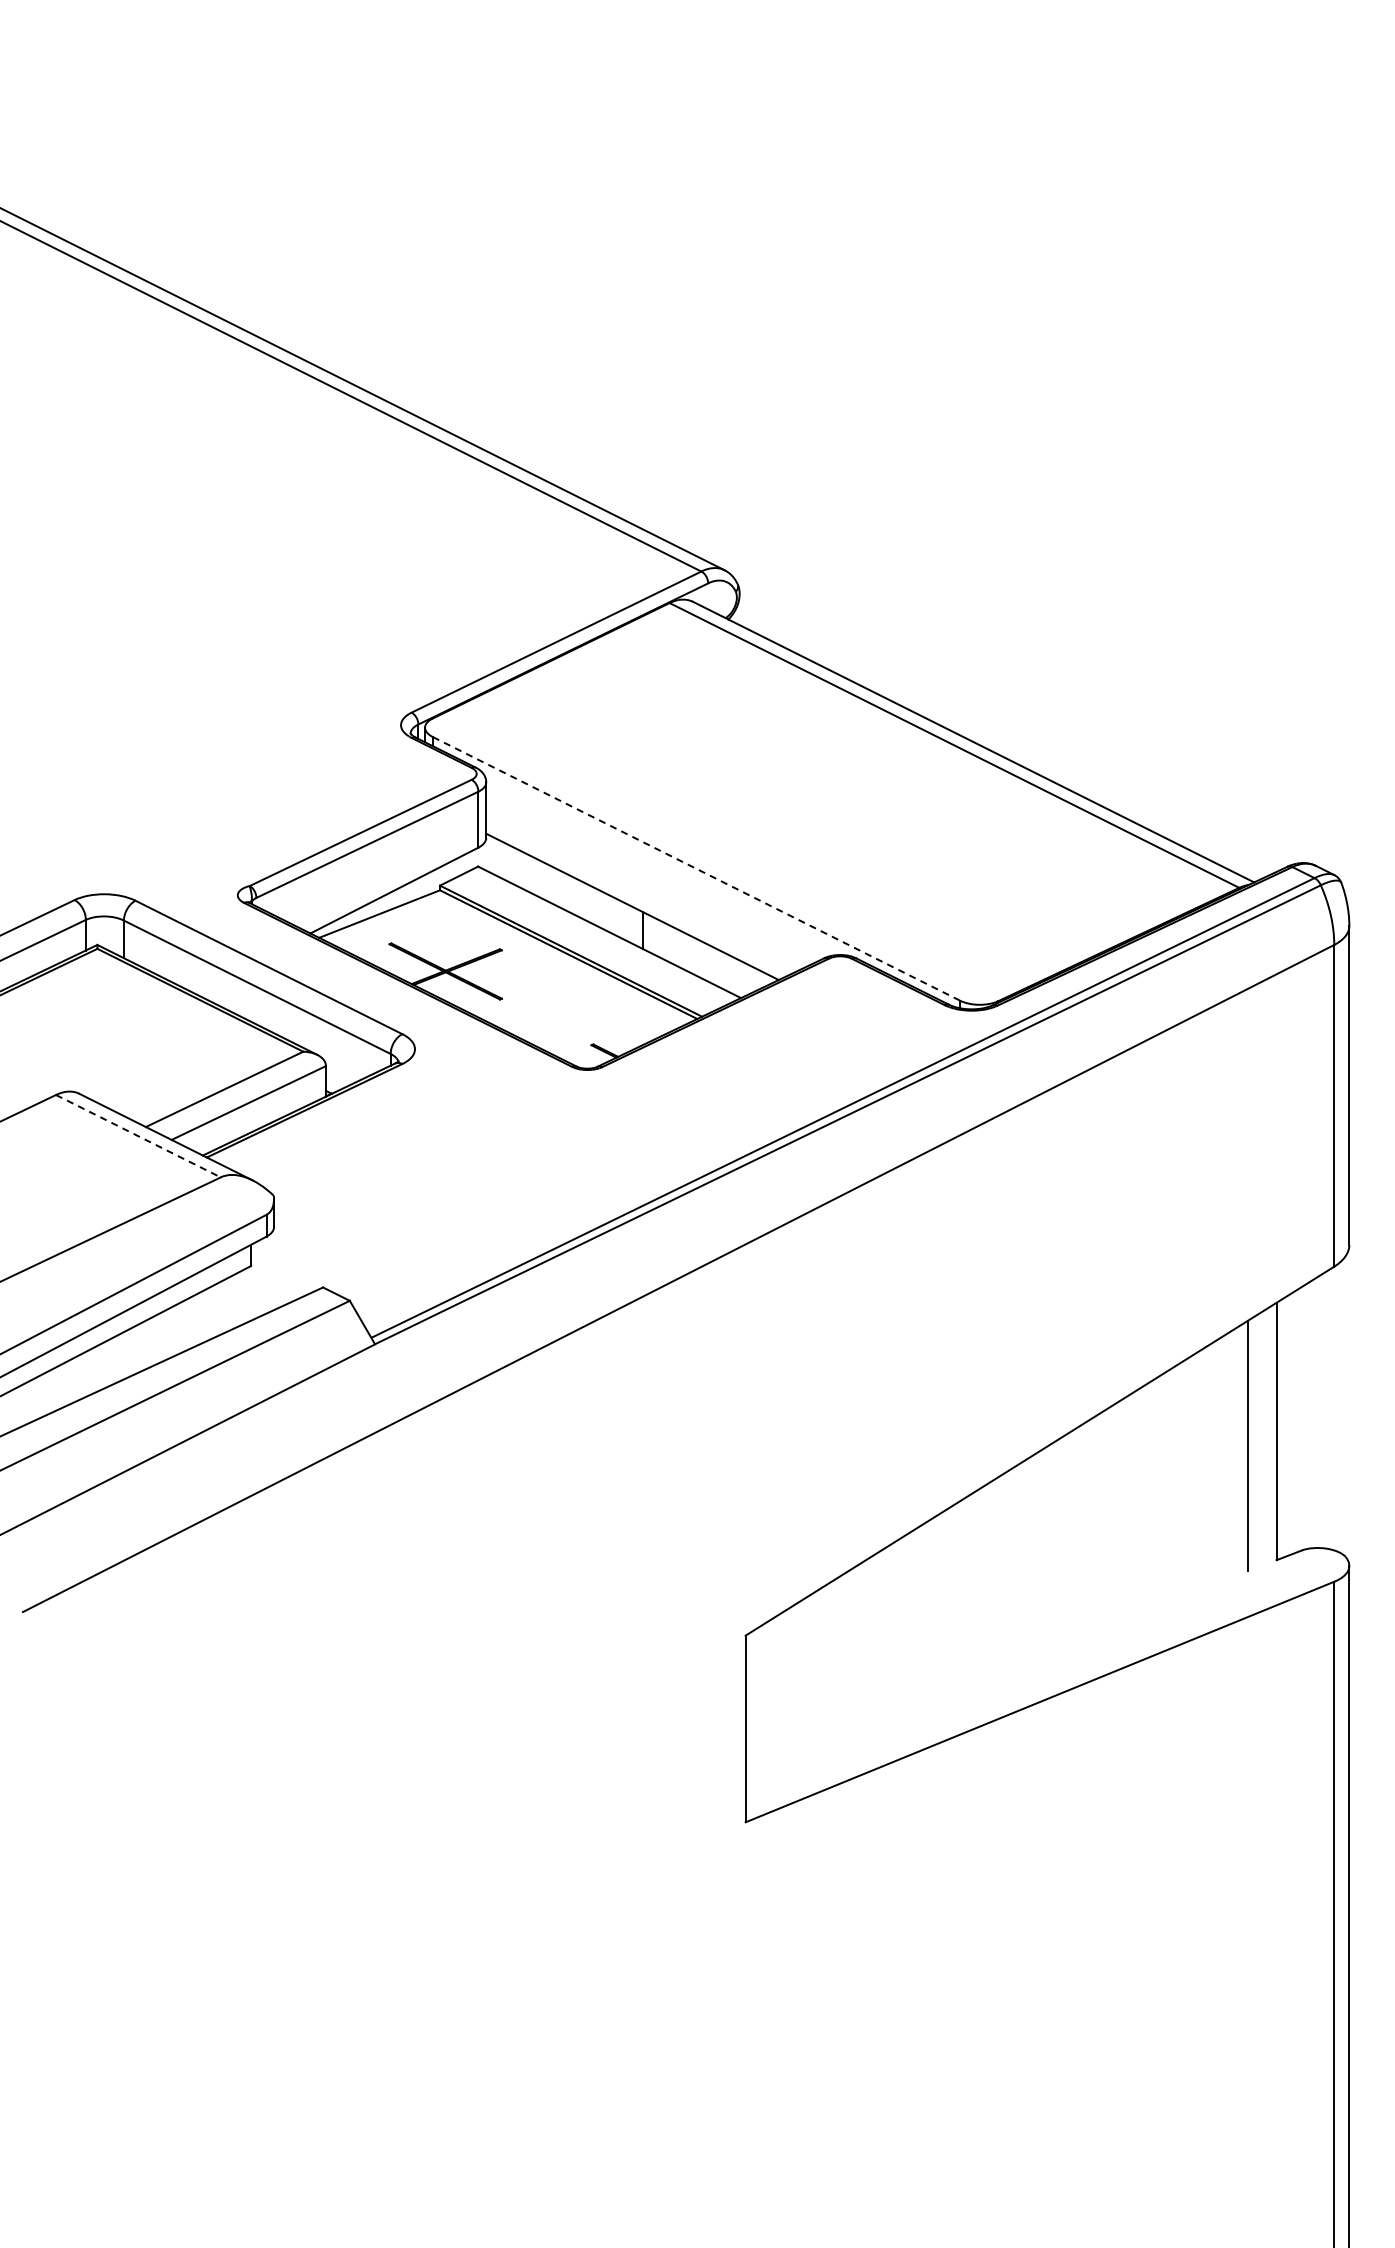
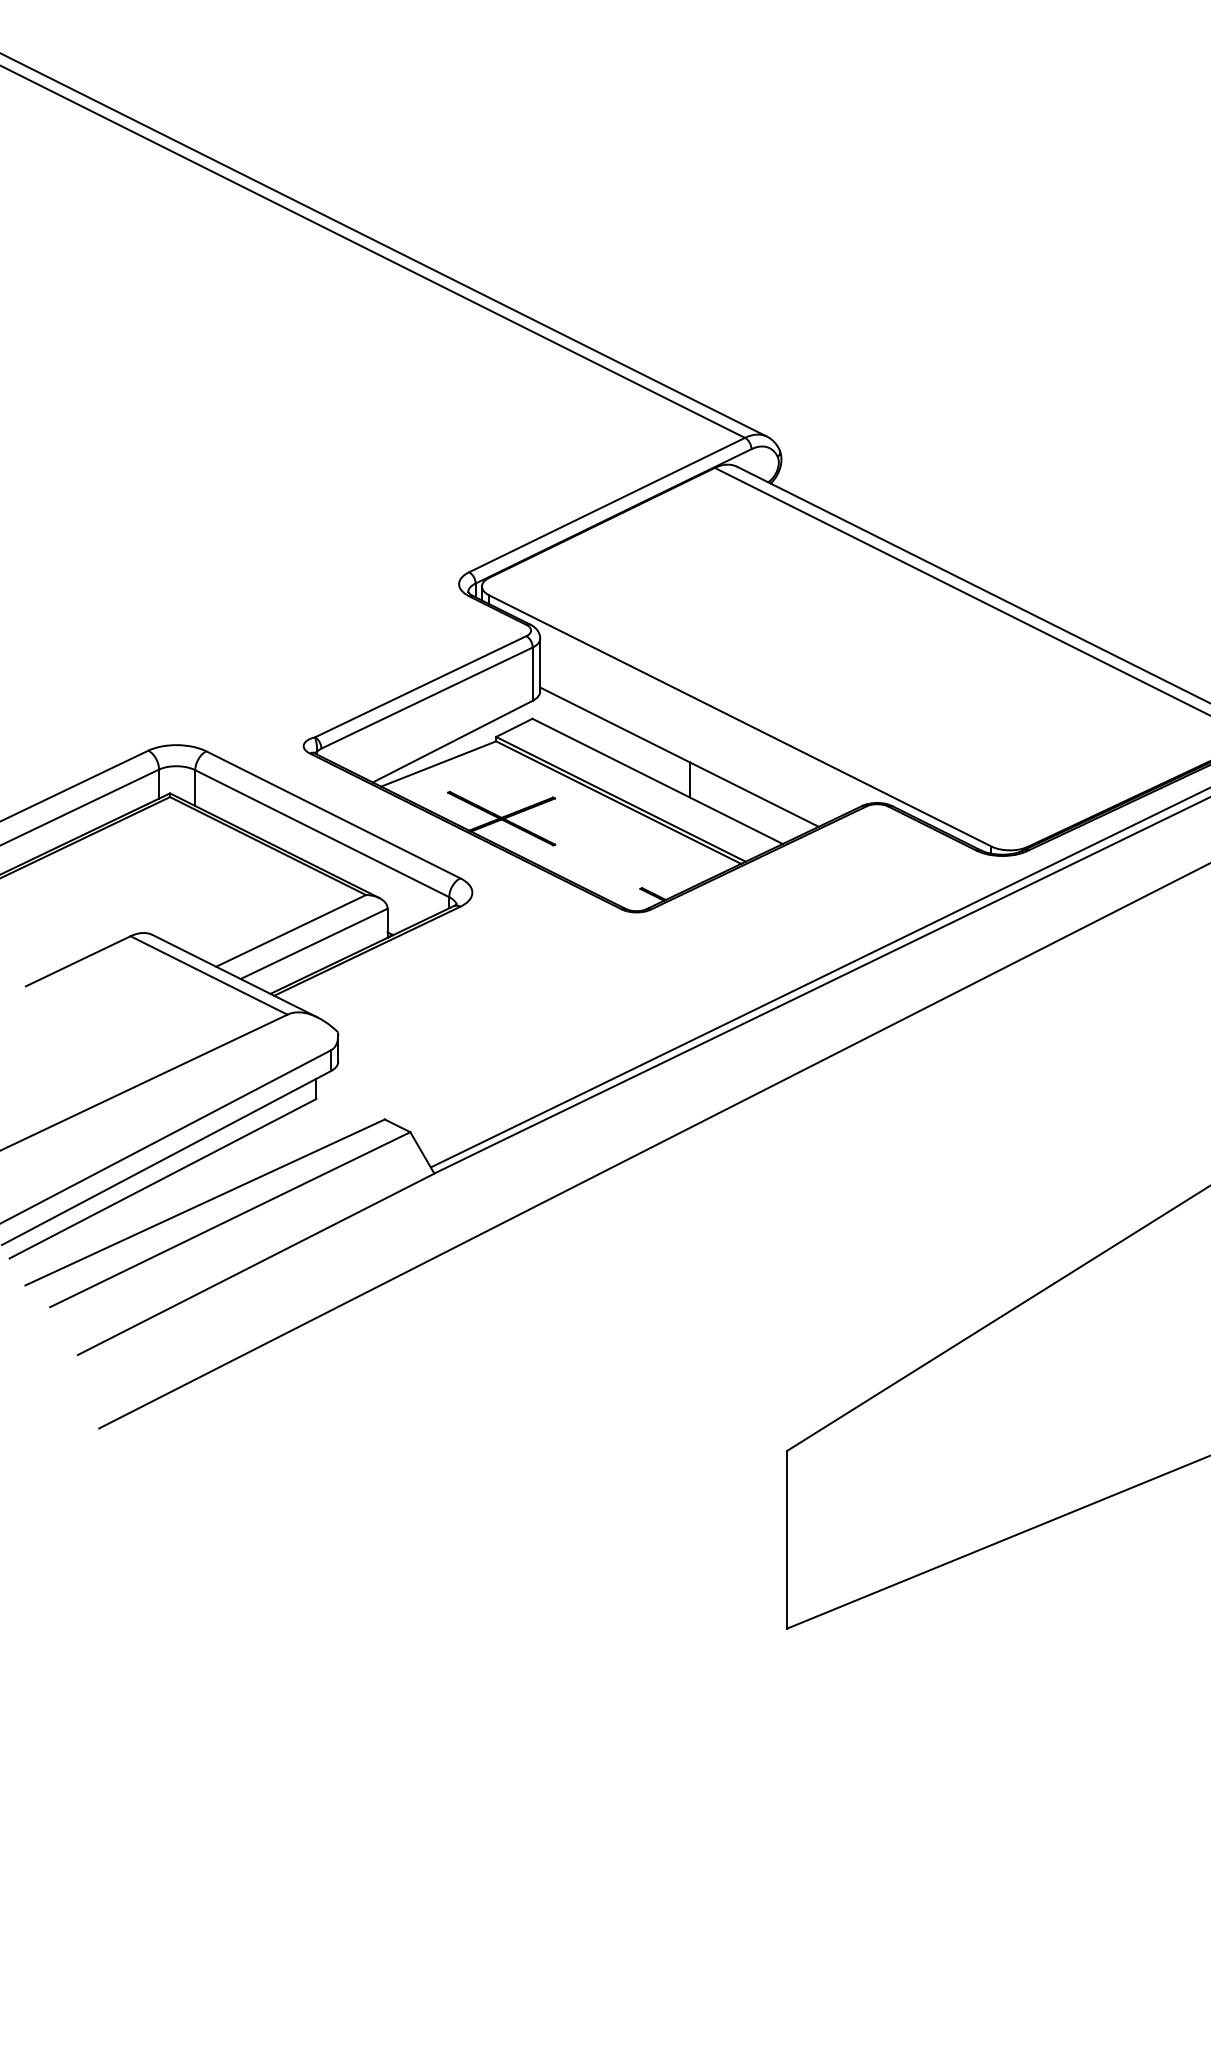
line: (696, 868) -> (740, 720), dashed -> solid
line: (138, 1136) -> (209, 975), dashed -> solid

